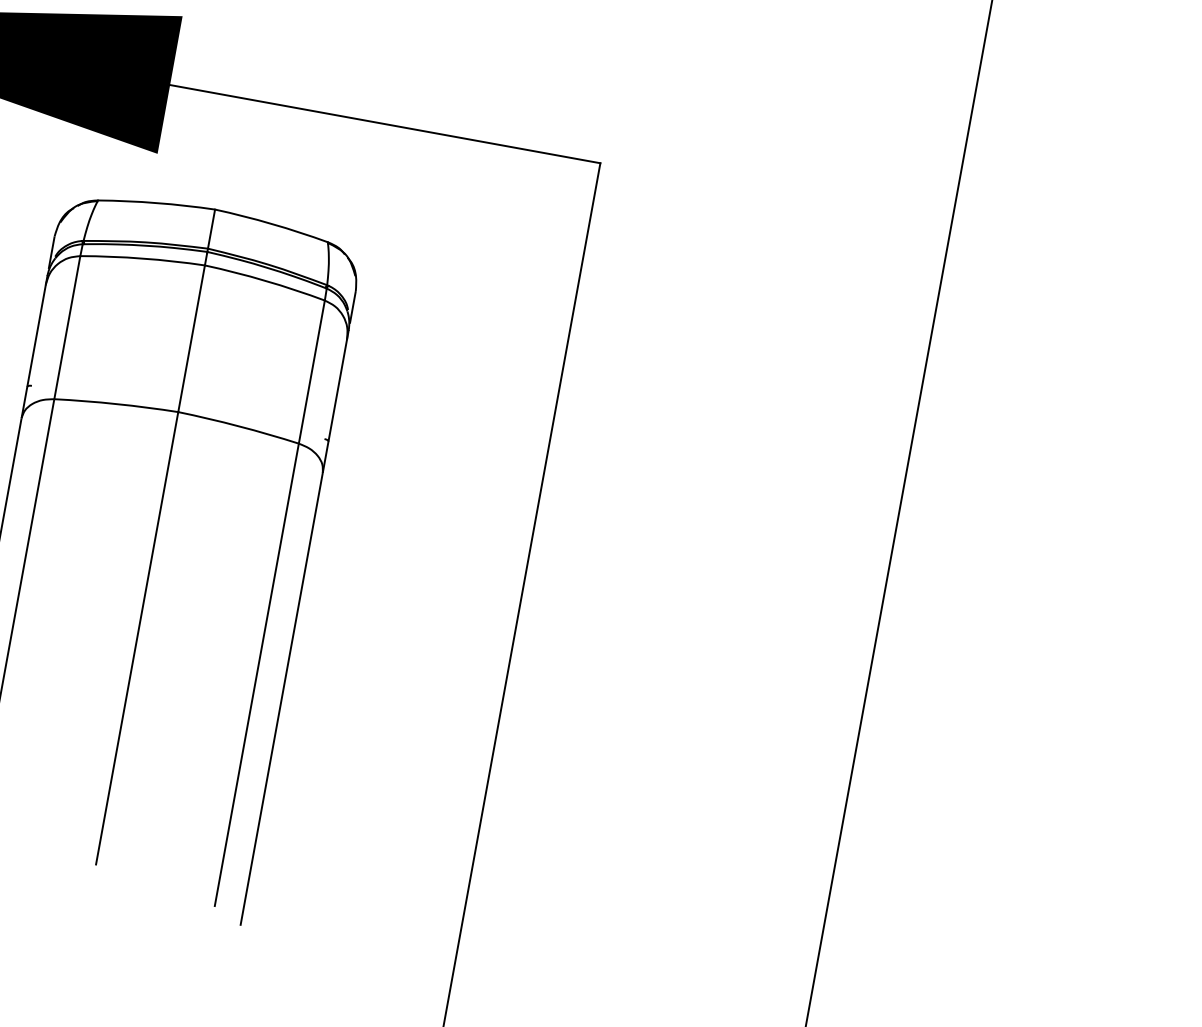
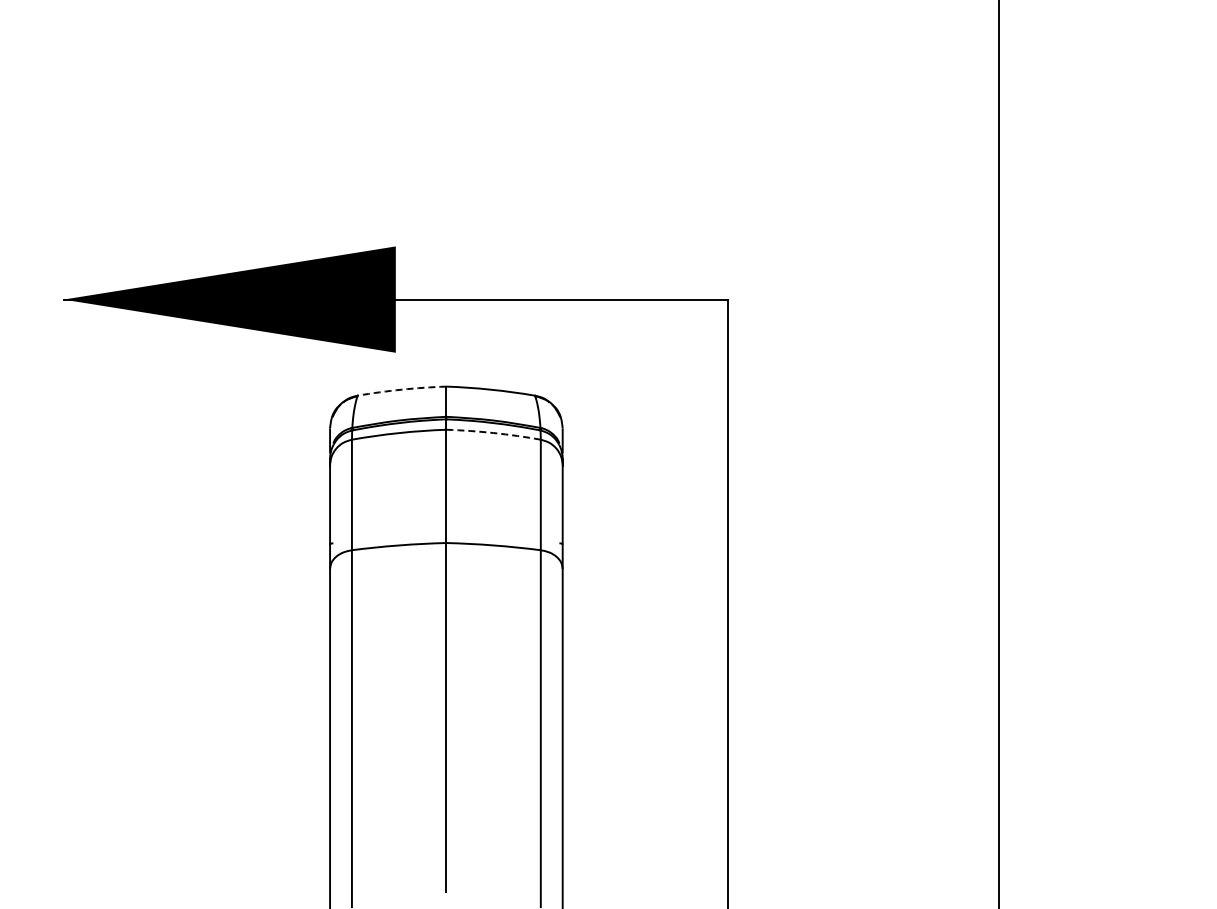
arc: (156, 202) -> (401, 389), solid -> dashed
arc: (265, 281) -> (493, 433), solid -> dashed

